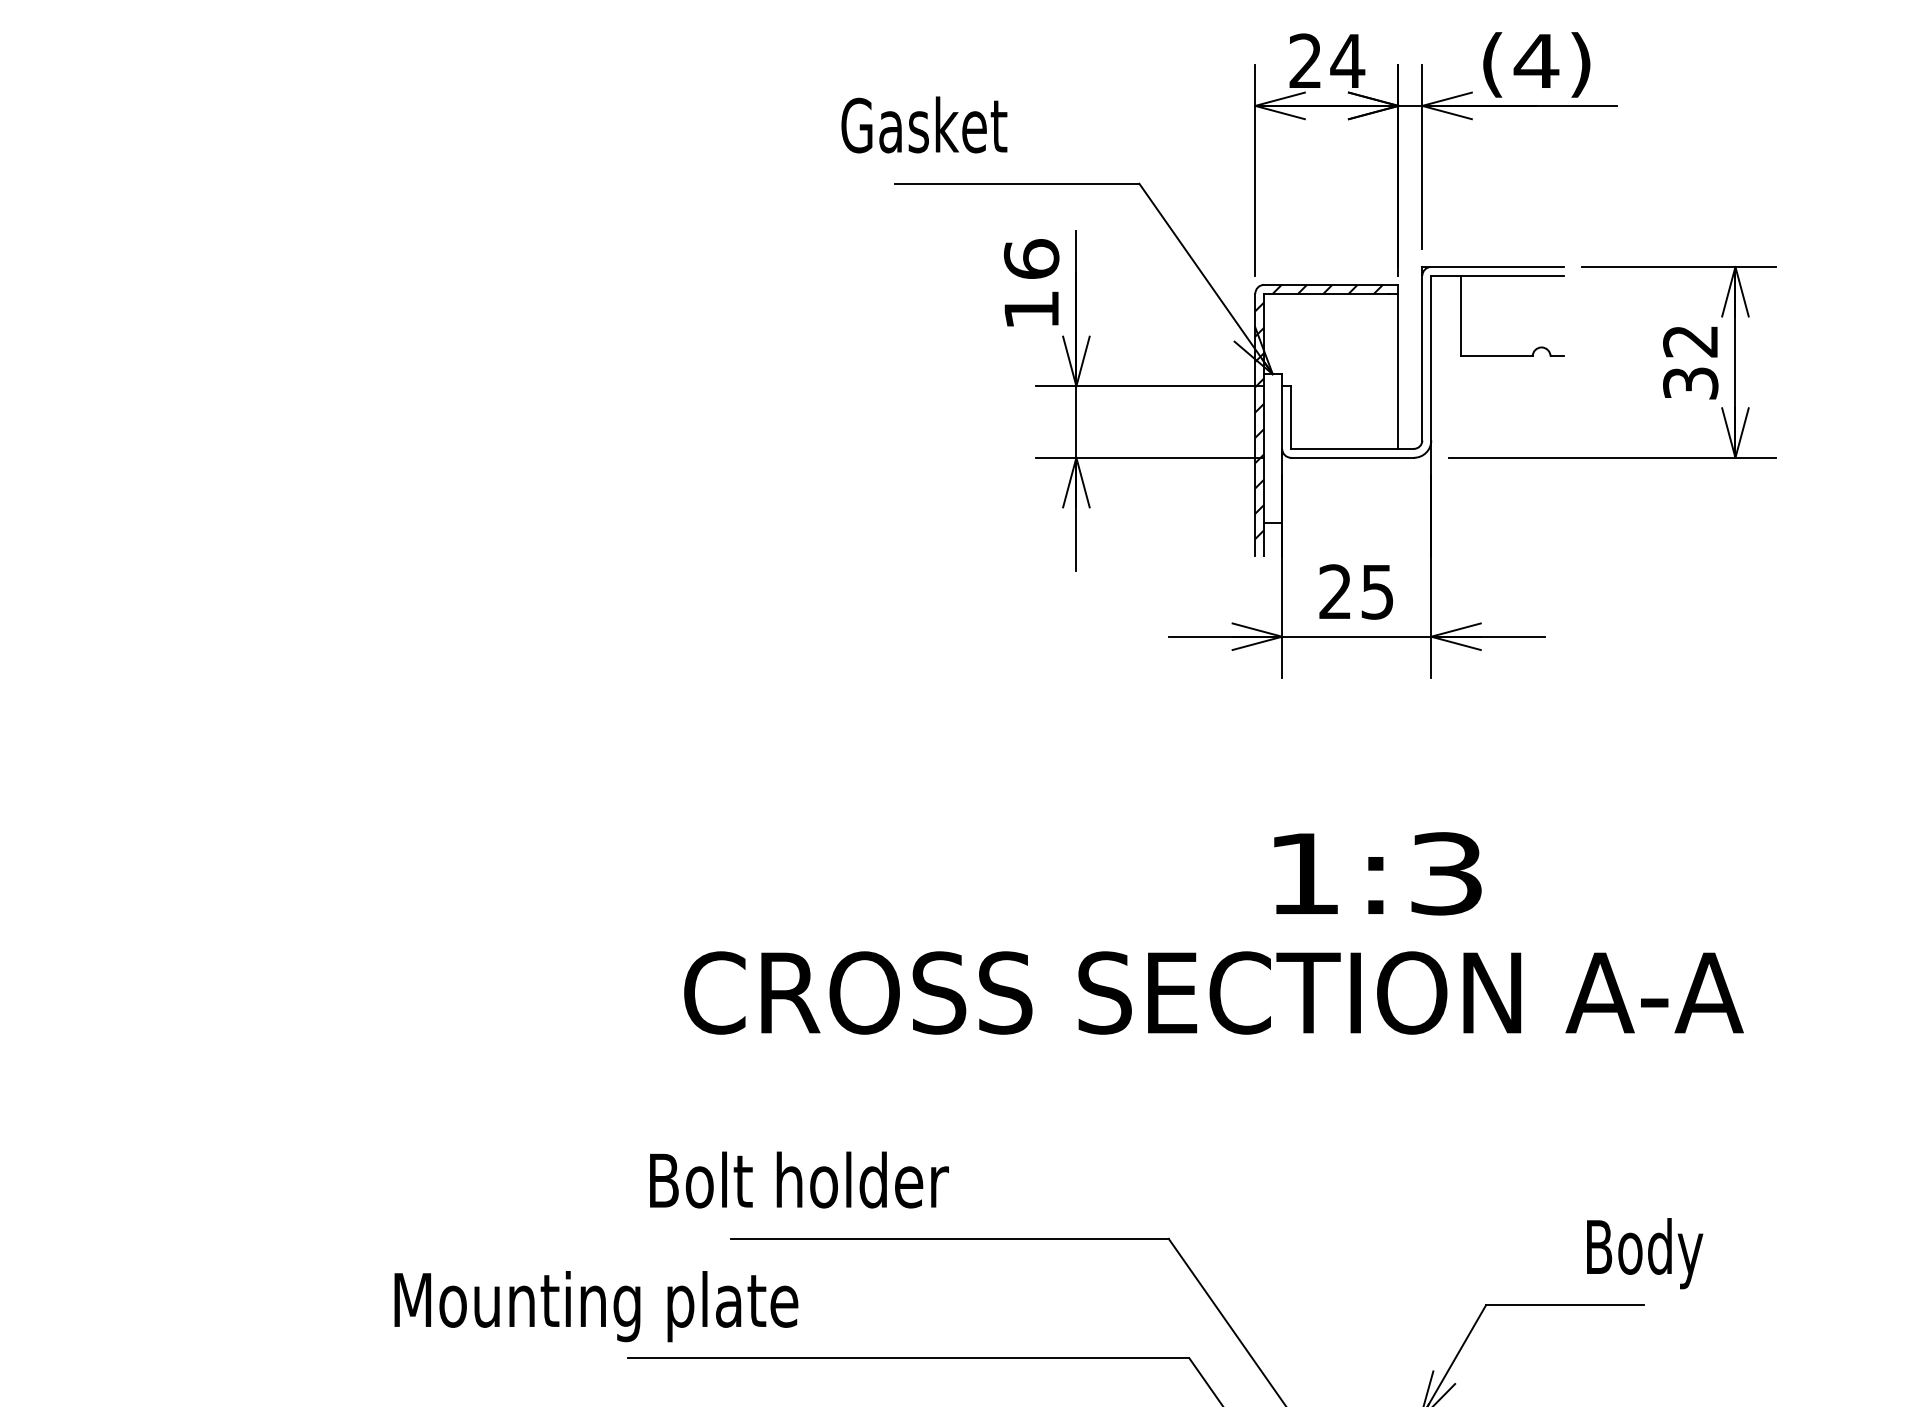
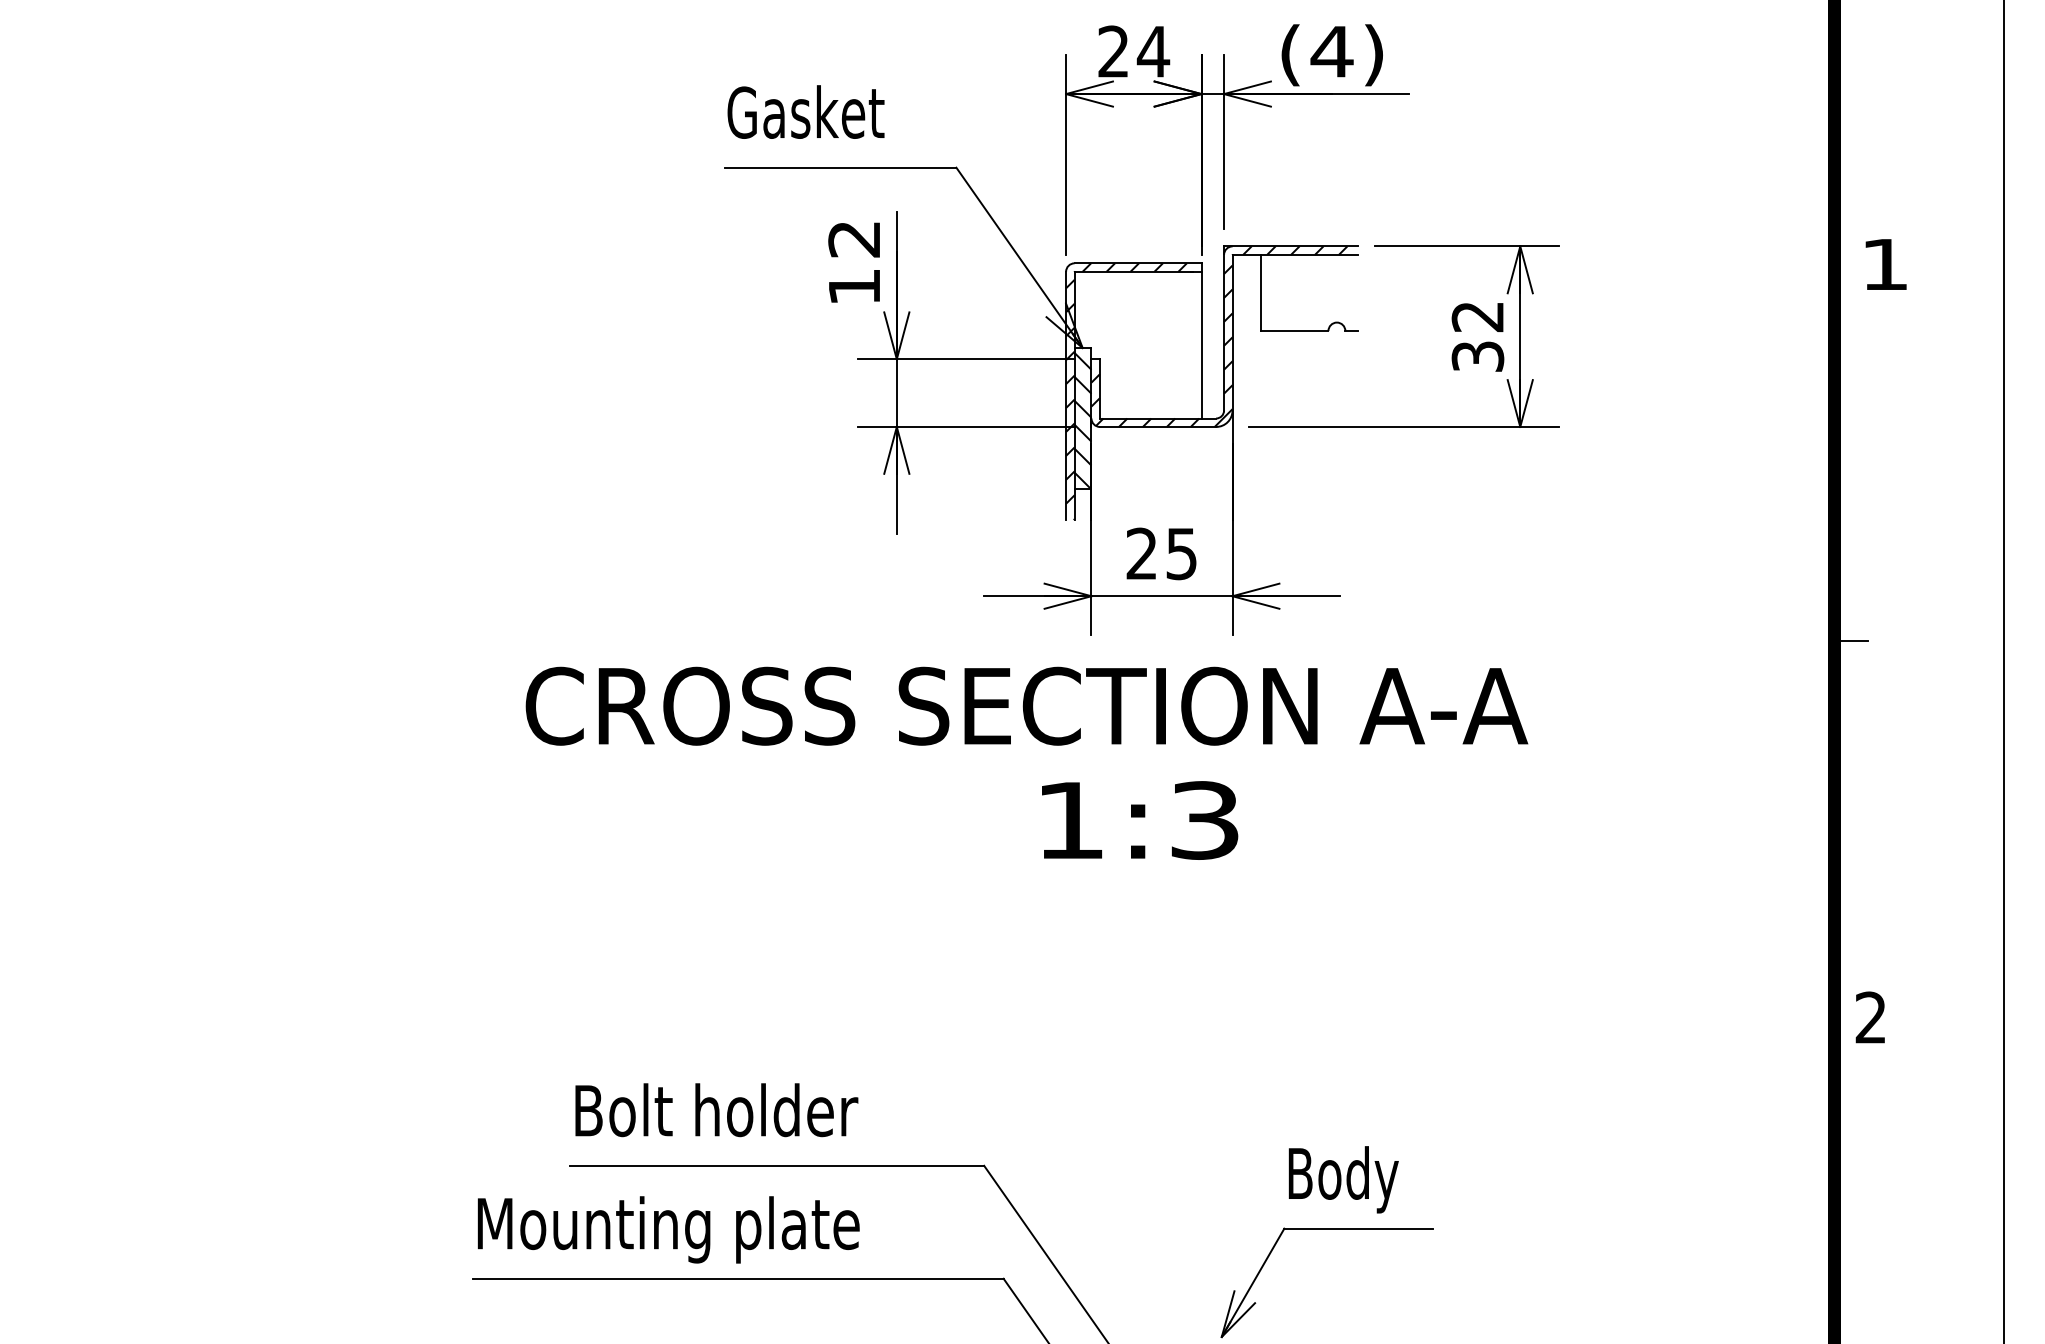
text: (923, 124) -> (805, 111), moved
text: (1031, 258) -> (854, 238), 16 -> 12
hatch: (1417, 362) -> (1219, 336), added
hatch: (1272, 450) -> (1082, 420), added
text: (1378, 873) -> (1140, 820), moved
text: (1213, 992) -> (1026, 705), moved
text: (799, 1180) -> (716, 1110), moved
text: (1644, 1253) -> (1343, 1179), moved
text: (596, 1306) -> (668, 1229), moved

